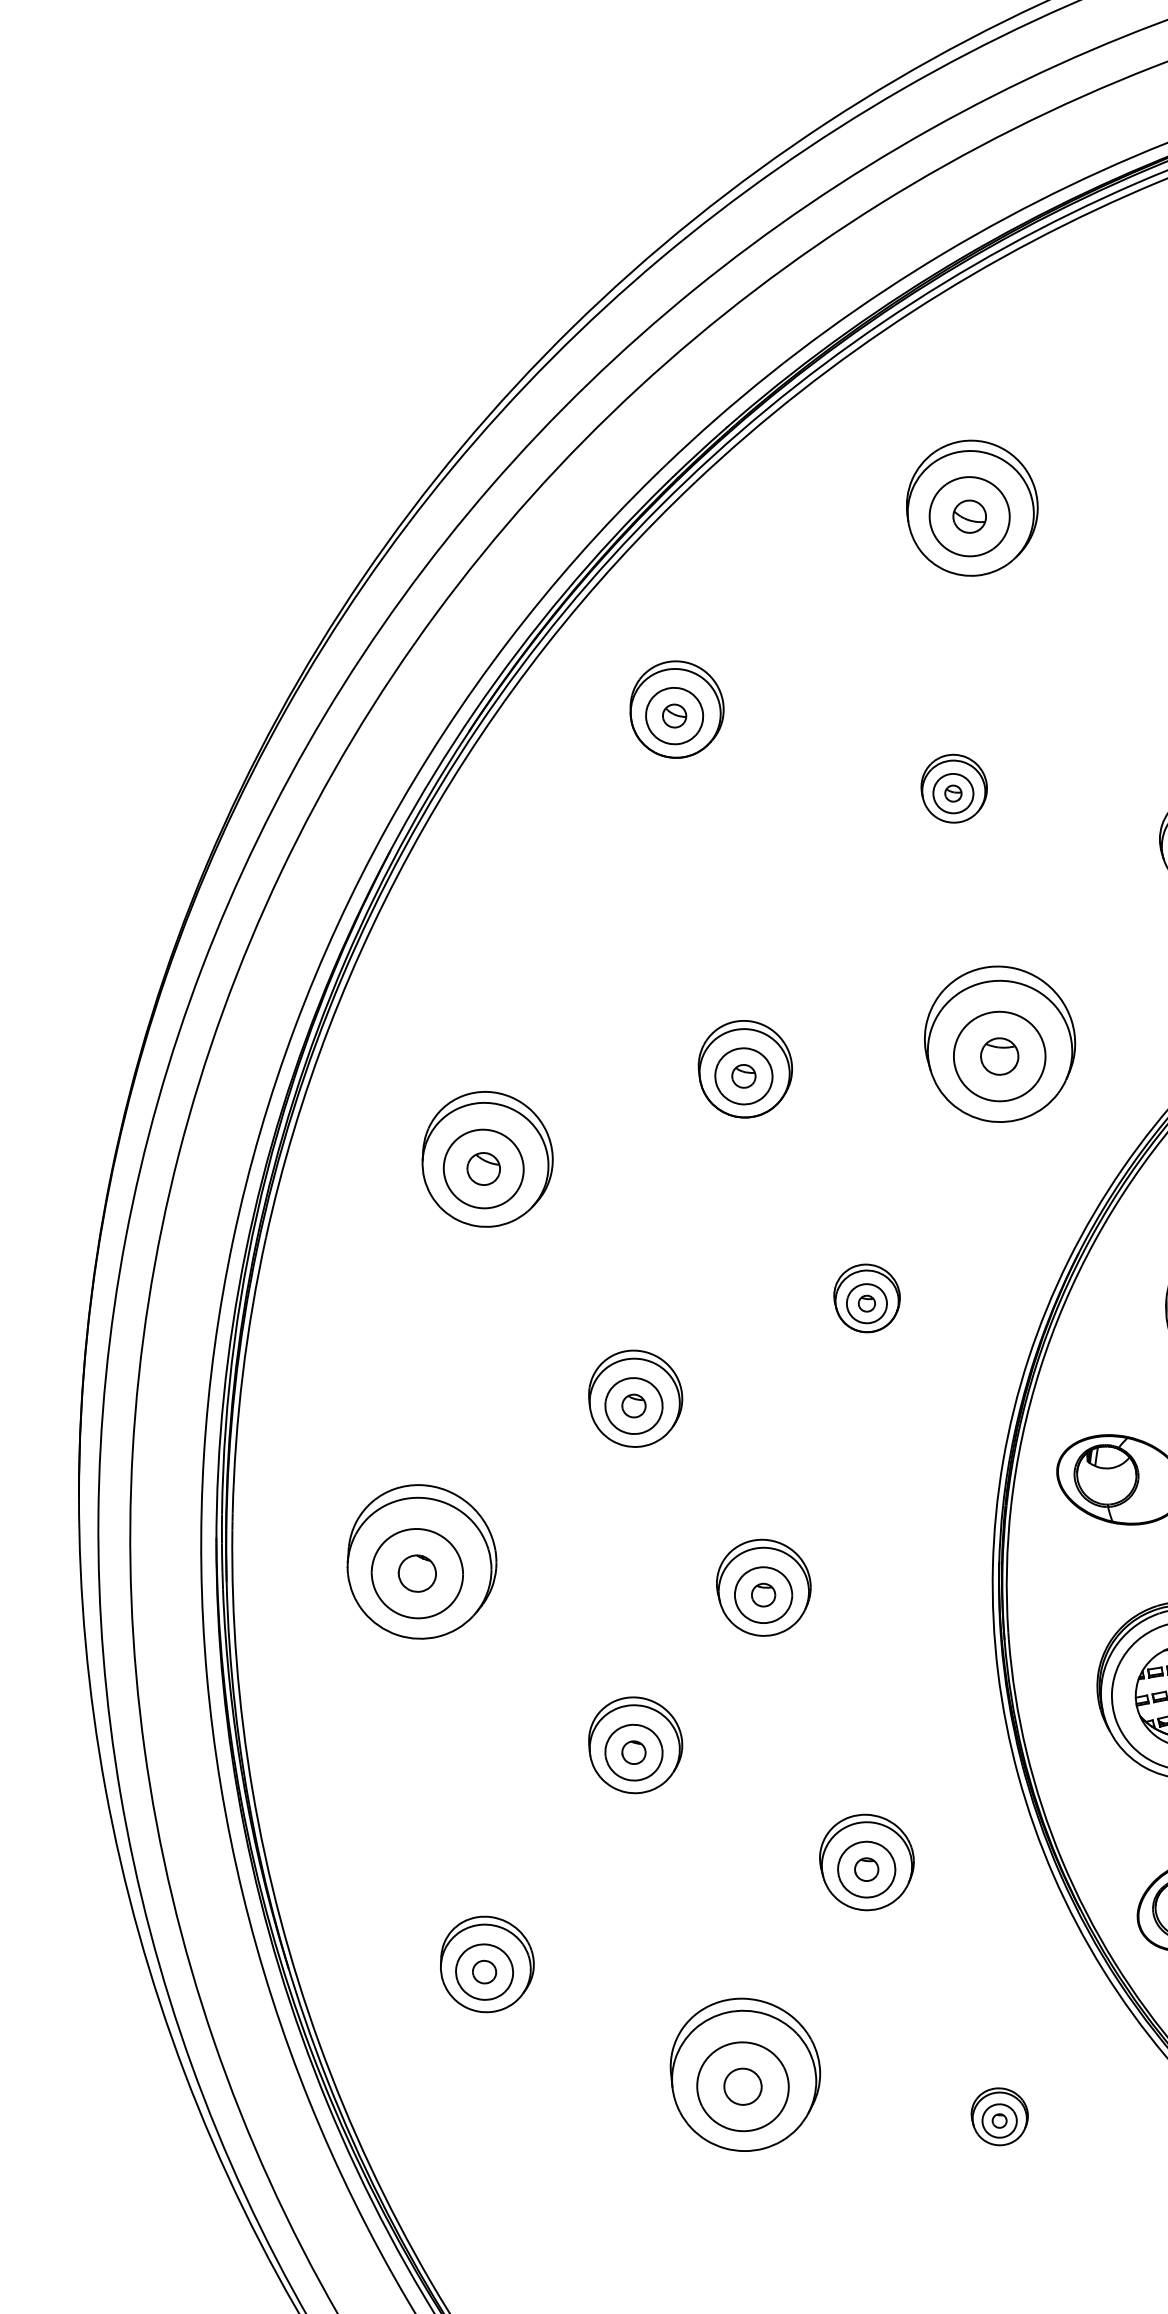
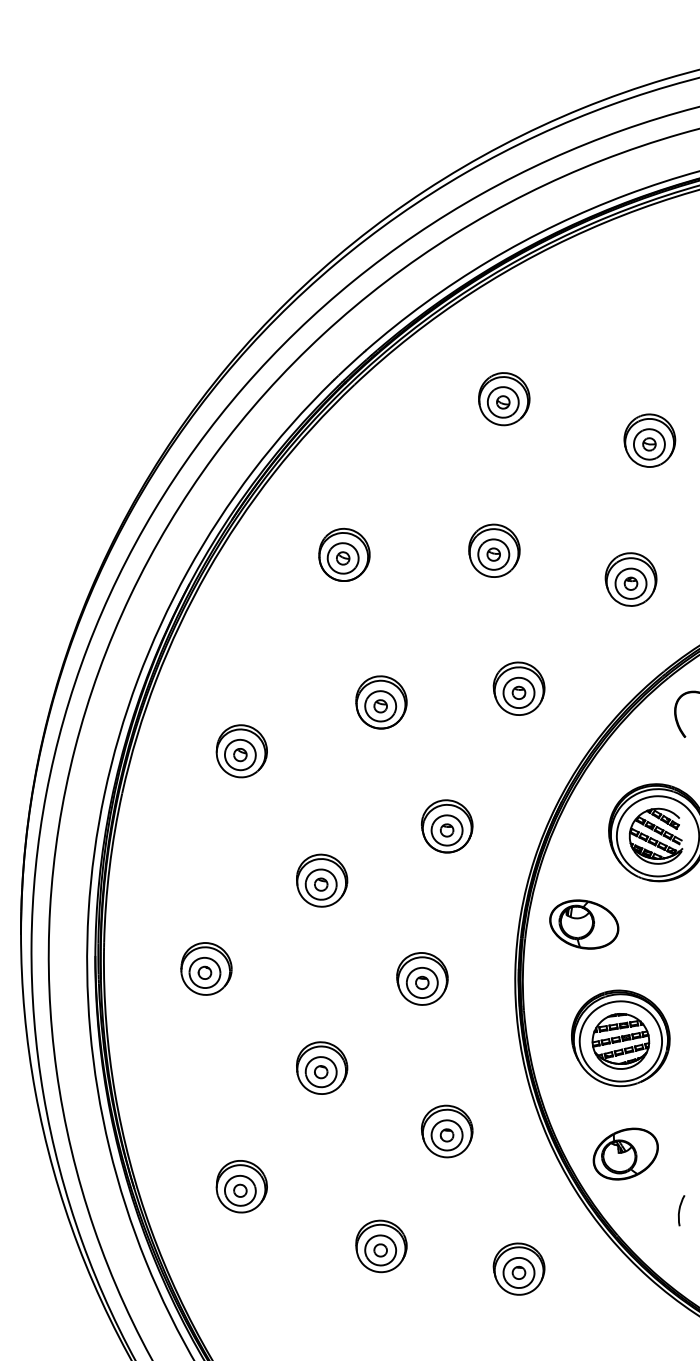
part: (972, 509) -> (504, 399), size x0.71
part: (677, 708) -> (344, 554), moved
part: (954, 788) -> (494, 550), size x1.43
part: (998, 1043) -> (518, 688), size x0.62
part: (486, 1159) -> (241, 751), size x0.71
part: (867, 1298) -> (447, 826), size x1.43
part: (421, 1561) -> (206, 968), size x0.62
part: (763, 1586) -> (422, 978), moved
part: (745, 2075) -> (381, 1246), size x0.62
part: (998, 2115) -> (518, 1268), size x1.67

